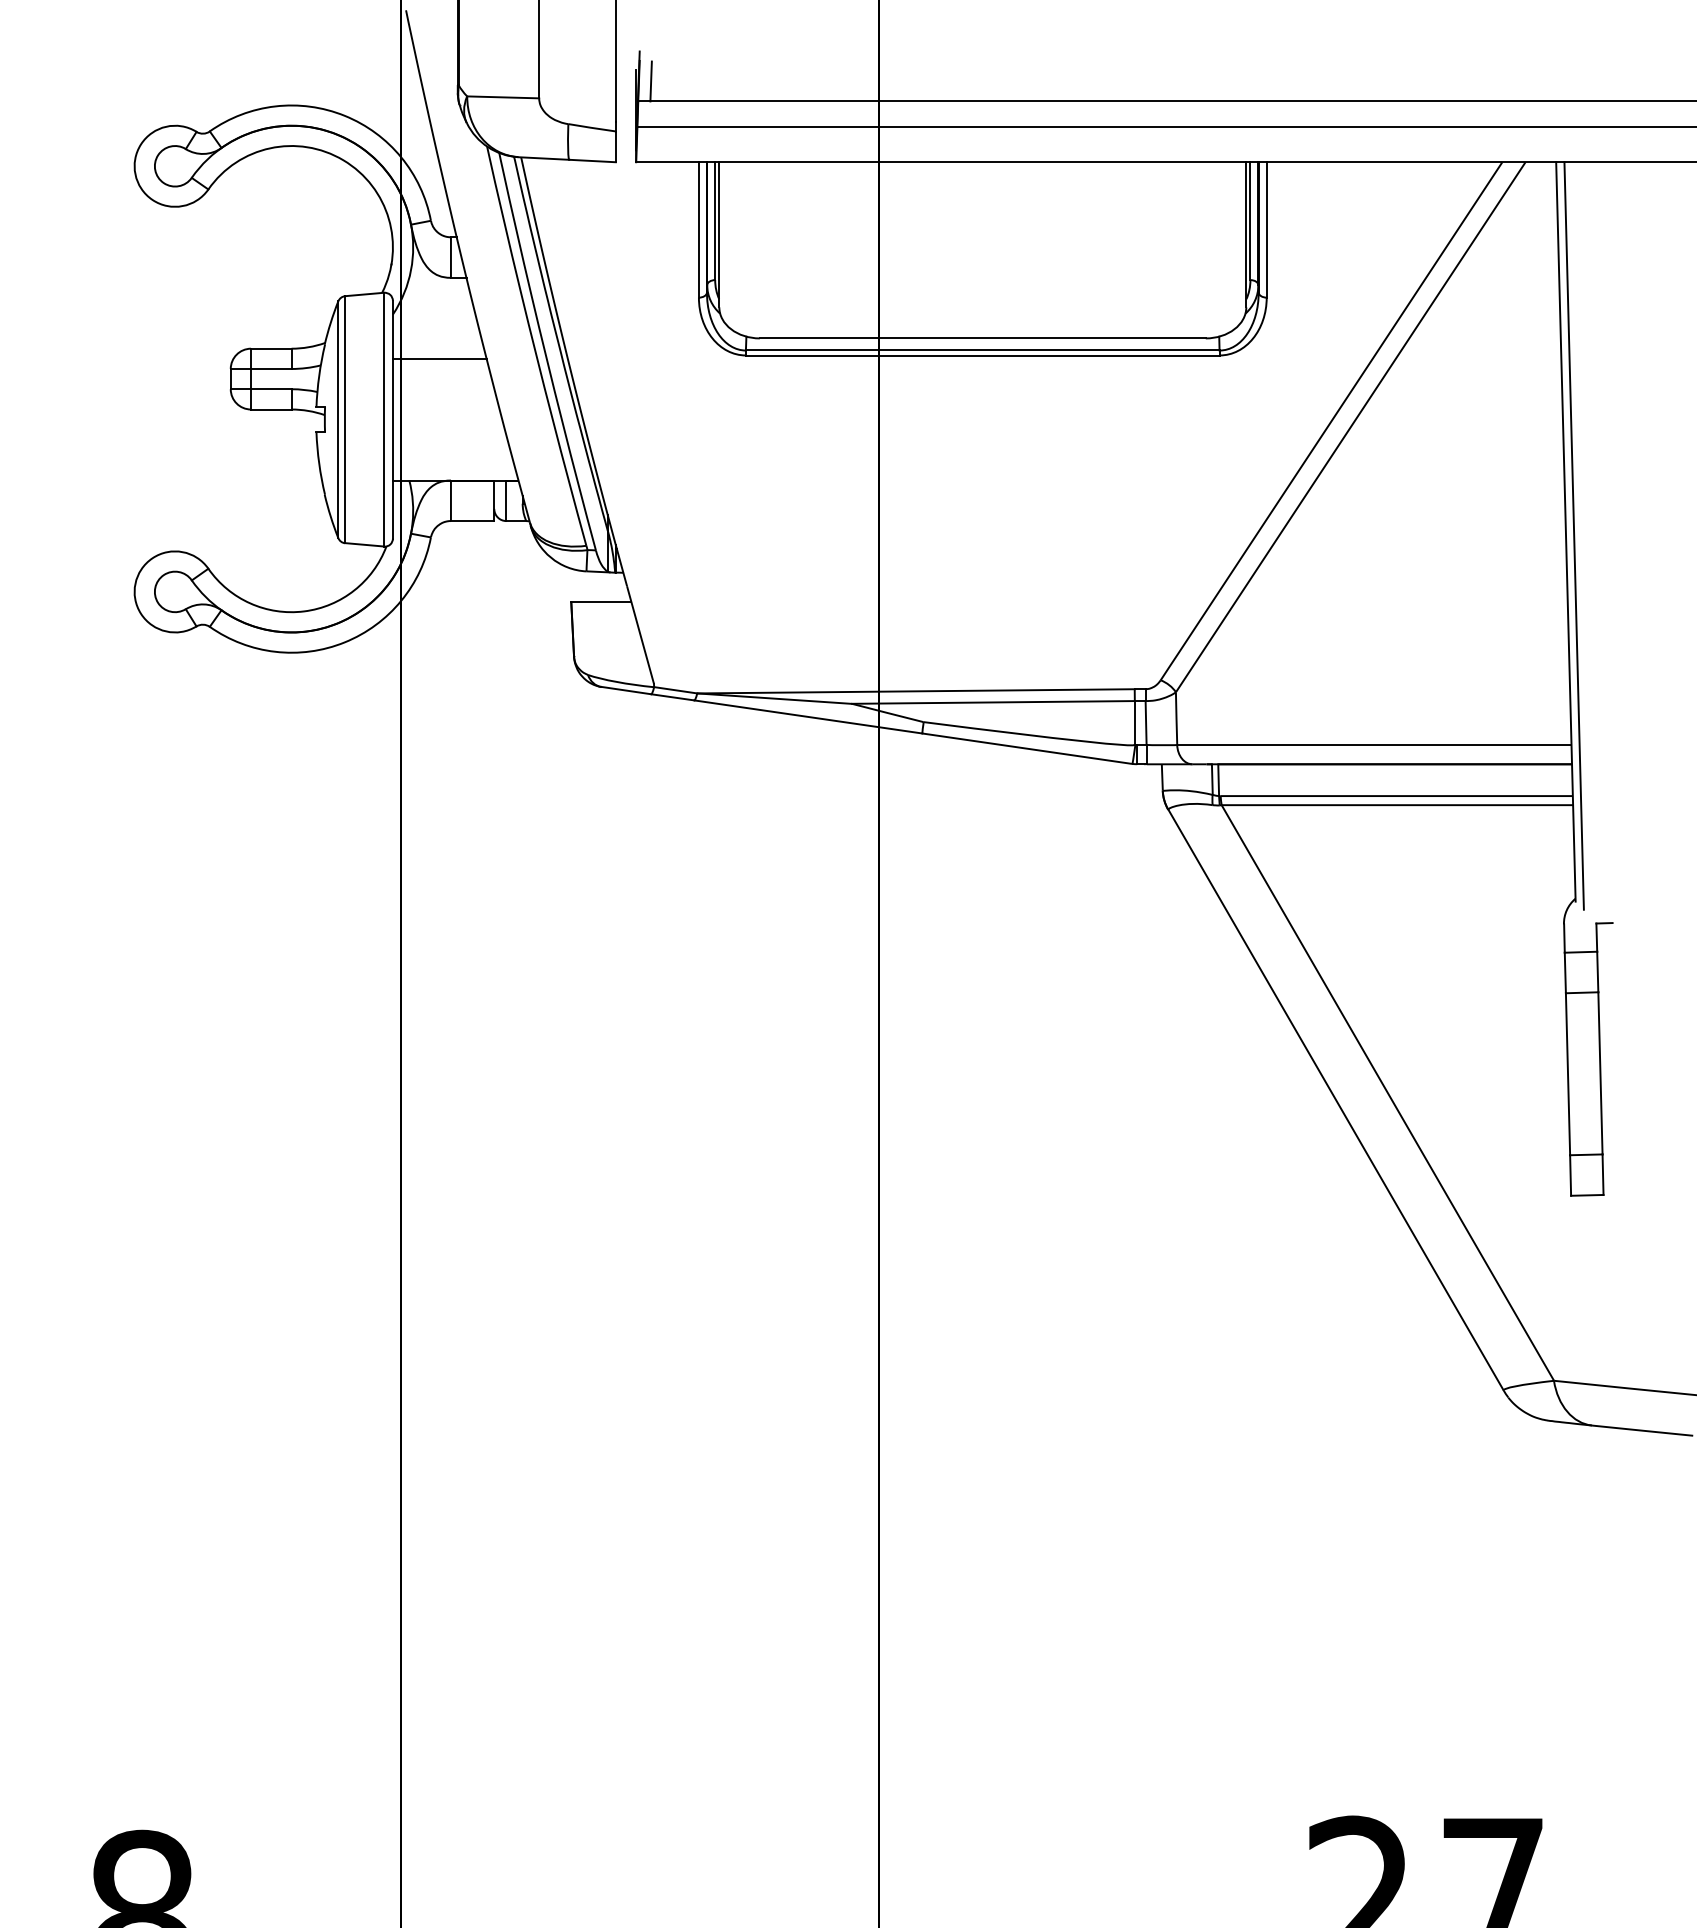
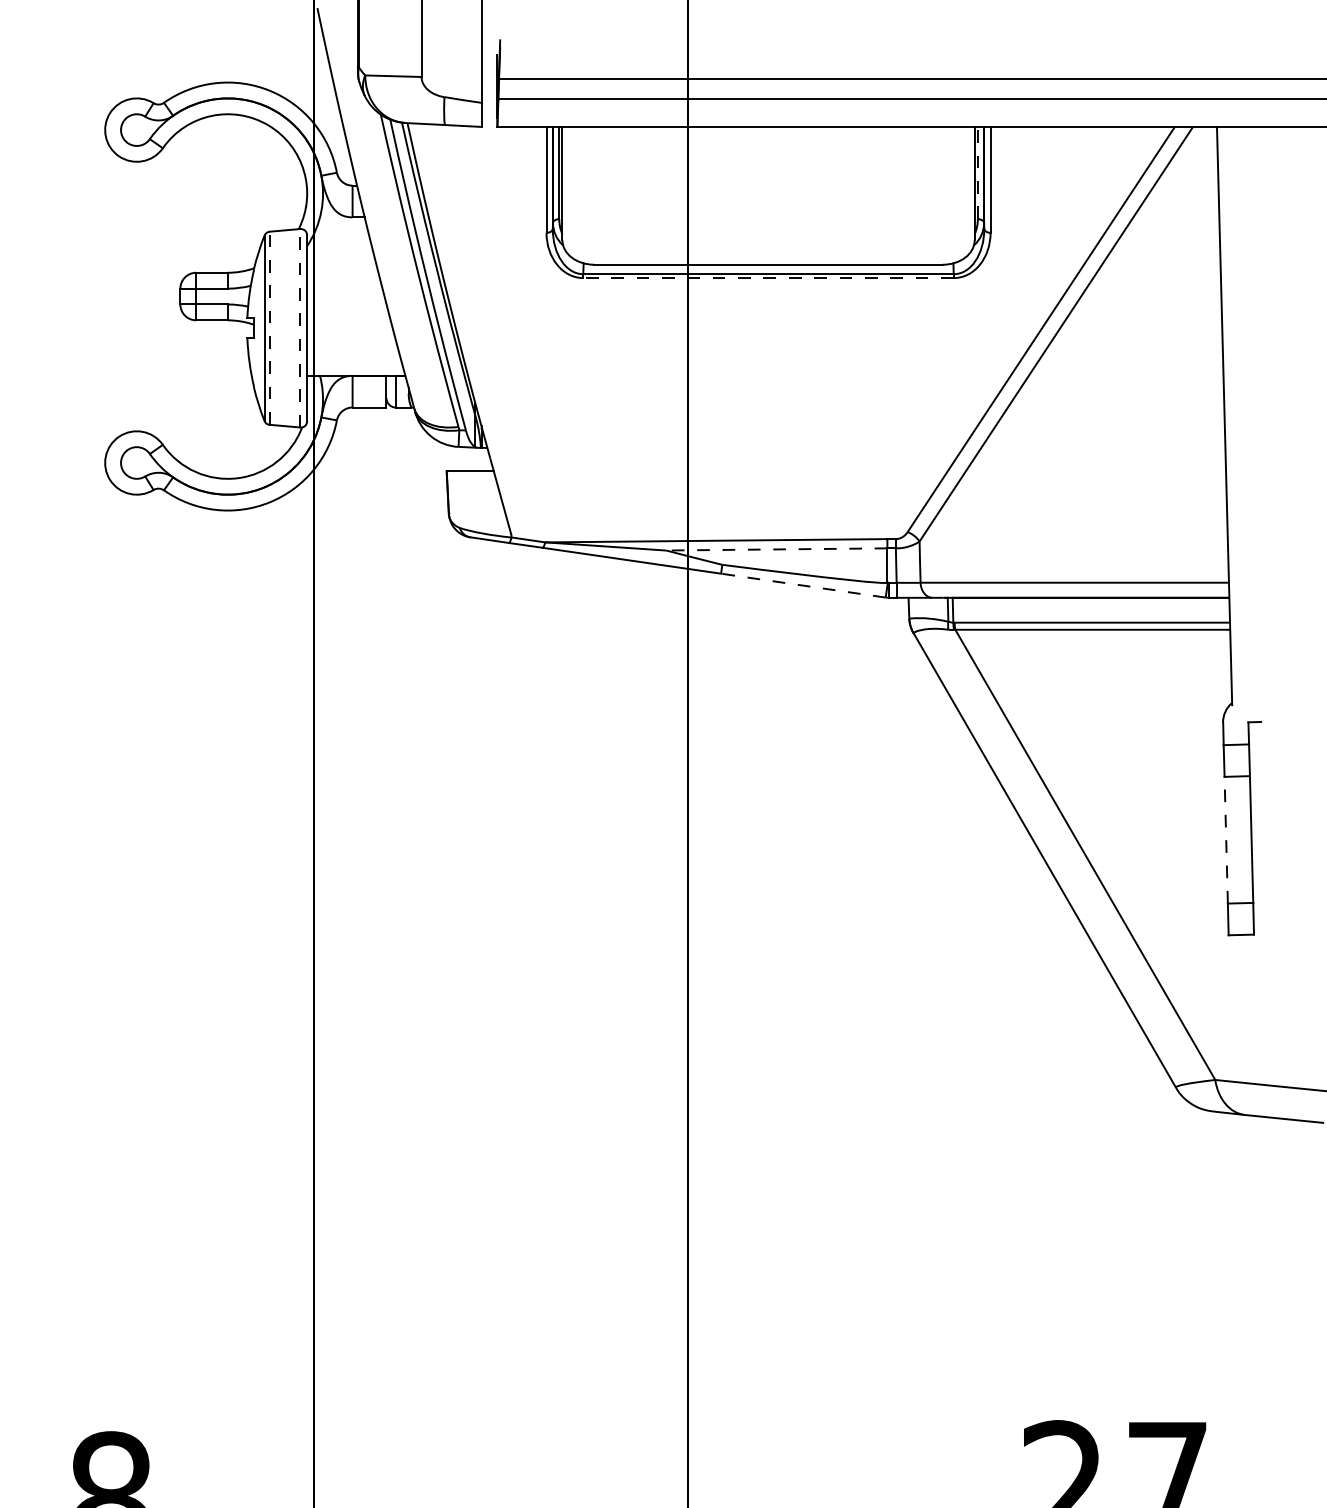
line: (650, 81) -> (508, 63), removed
line: (1250, 221) -> (977, 173), solid -> dashed
line: (982, 355) -> (768, 278), solid -> dashed
line: (439, 358) -> (343, 280), removed
line: (345, 419) -> (270, 328), solid -> dashed
line: (384, 419) -> (300, 328), solid -> dashed
line: (1573, 535) -> (1230, 418), removed
line: (992, 702) -> (776, 549), solid -> dashed
line: (1026, 748) -> (802, 585), solid -> dashed
line: (1568, 1073) -> (1226, 839), solid -> dashed

